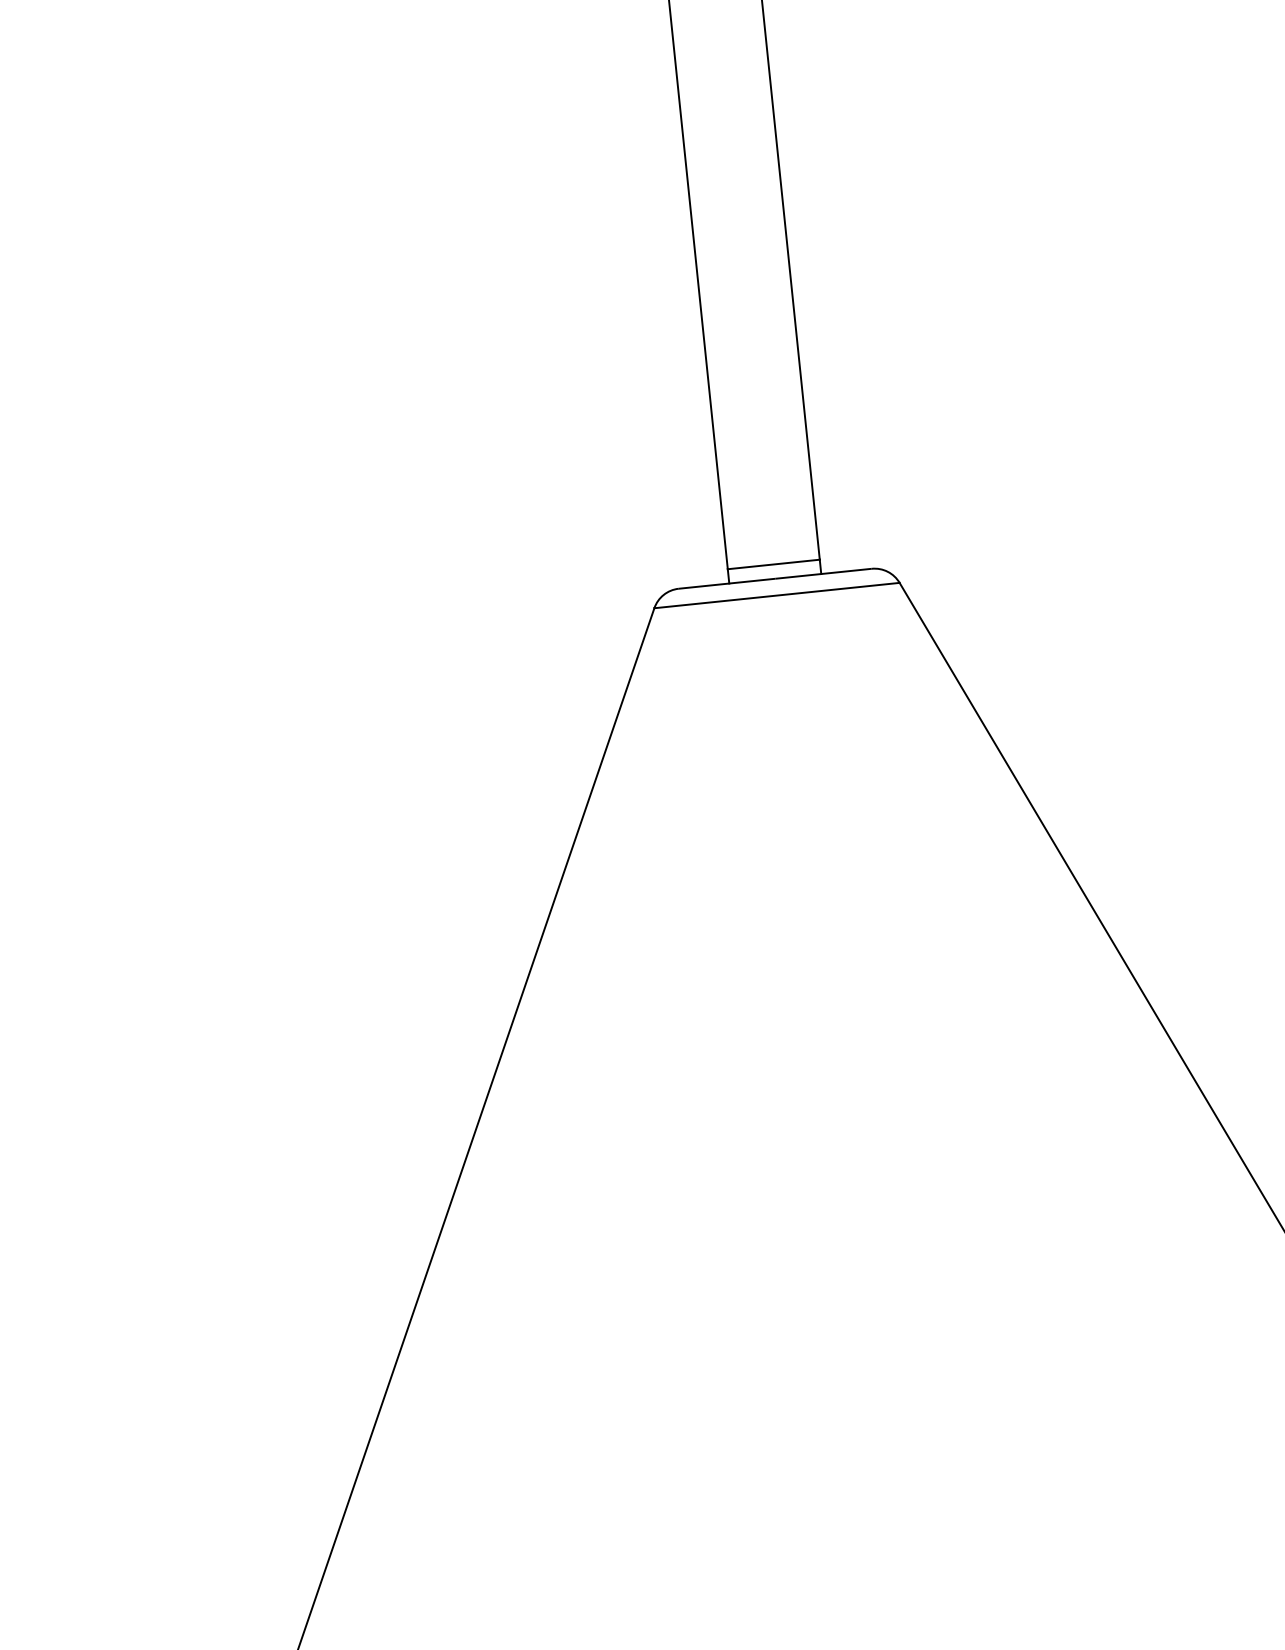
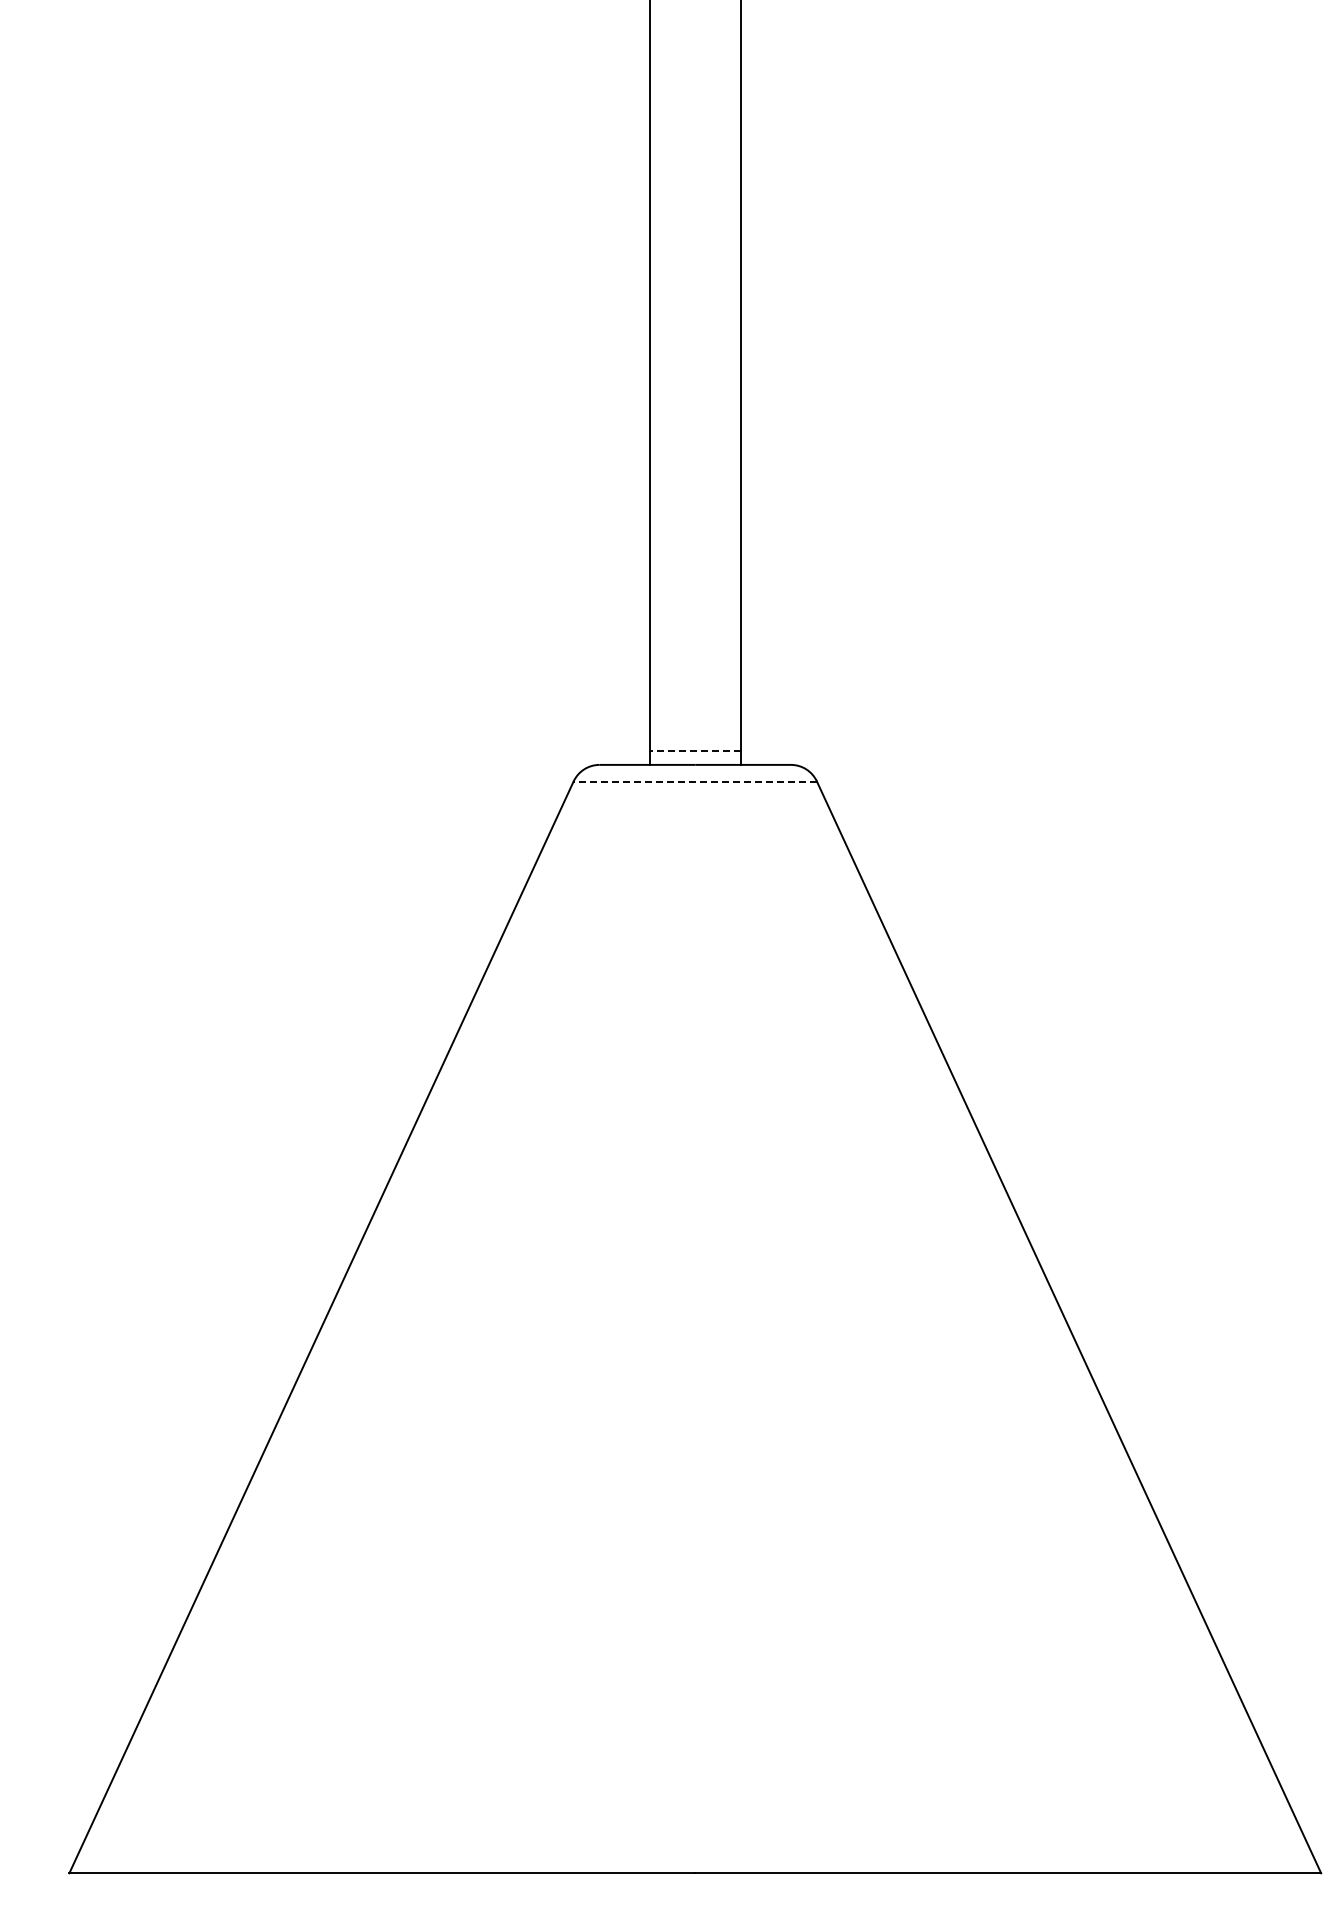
line: (773, 564) -> (695, 750), solid -> dashed
line: (777, 595) -> (695, 781), solid -> dashed

